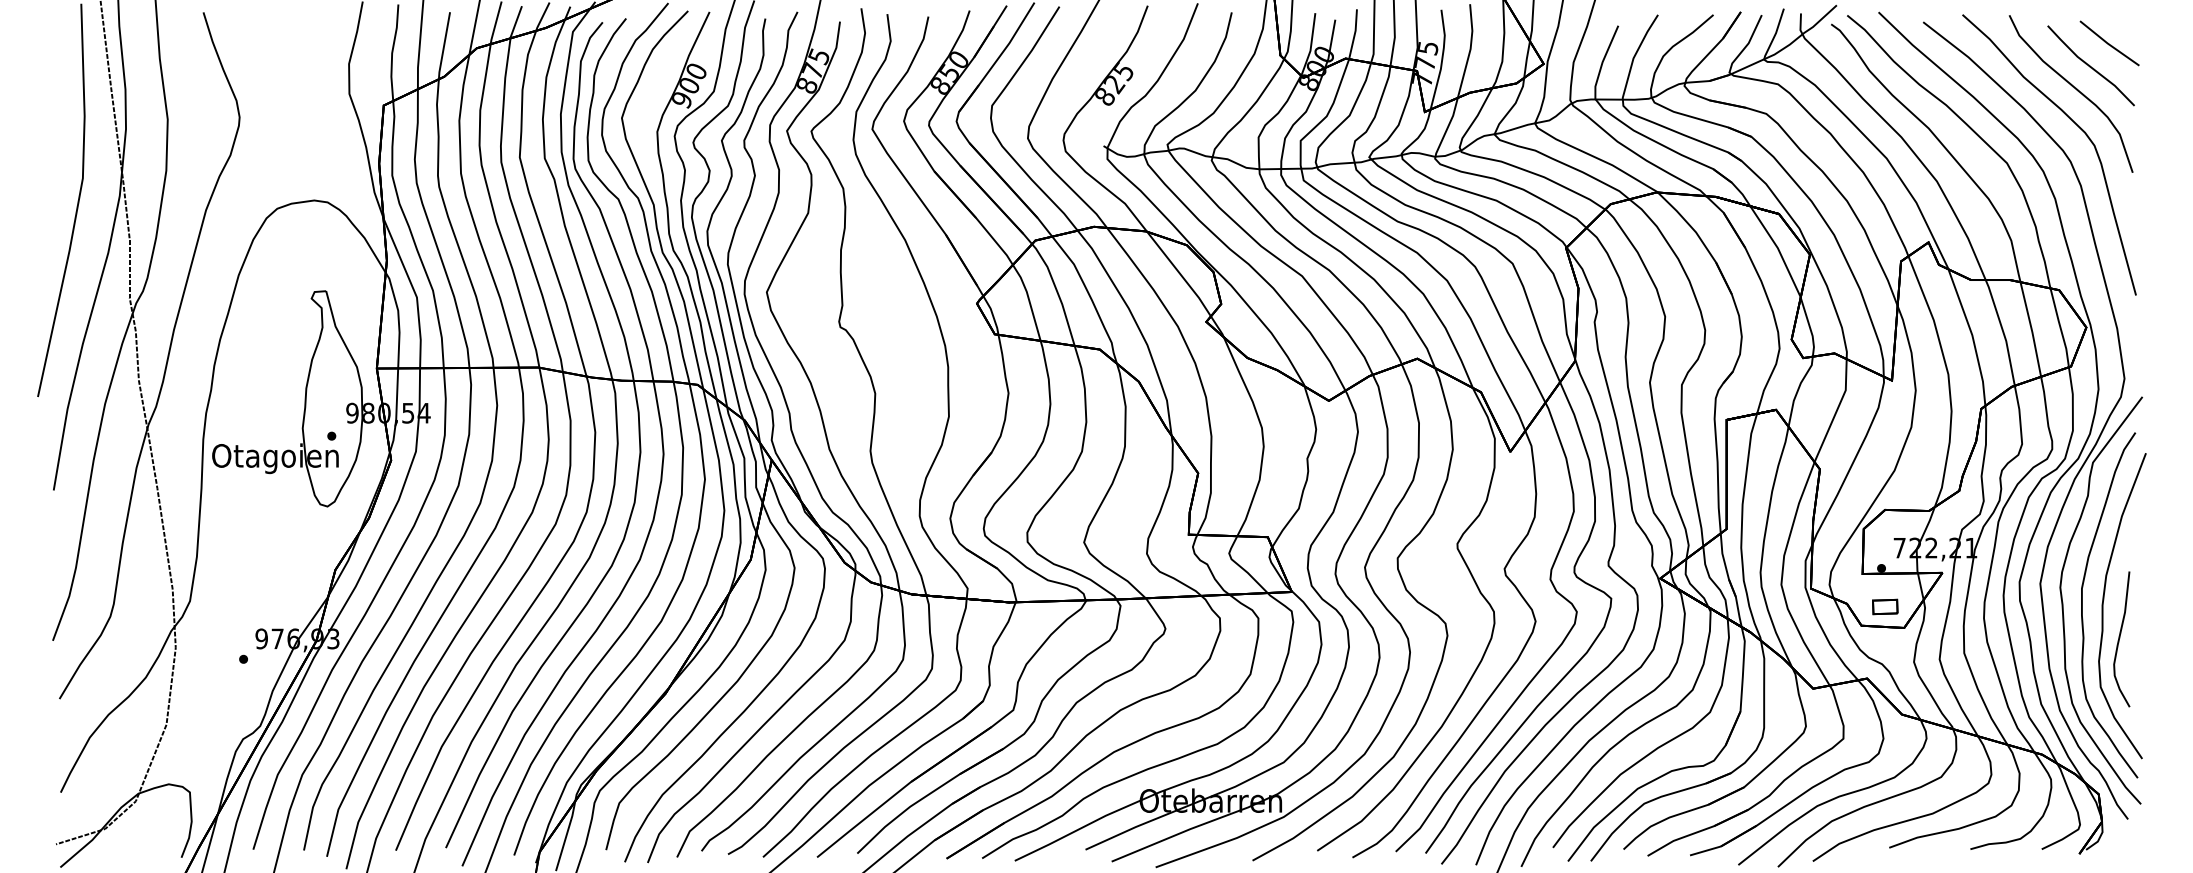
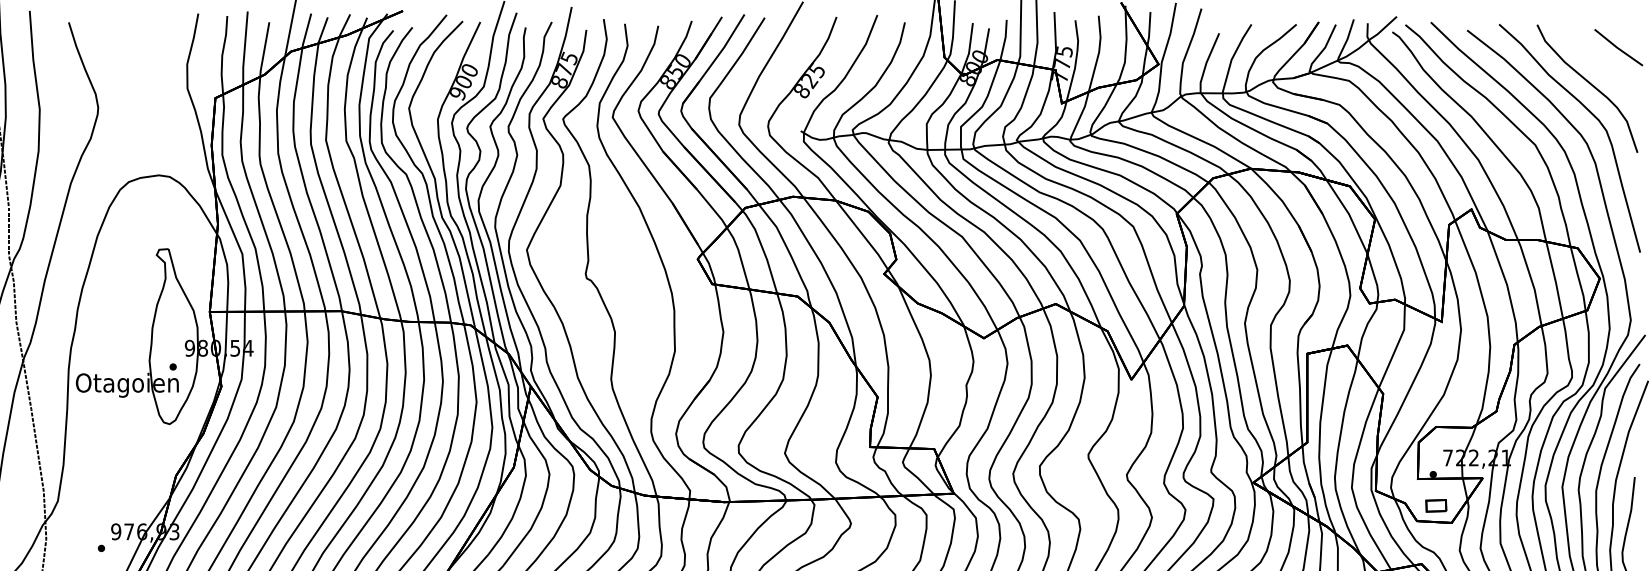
line: (2090, 65) -> (1603, 65), removed

